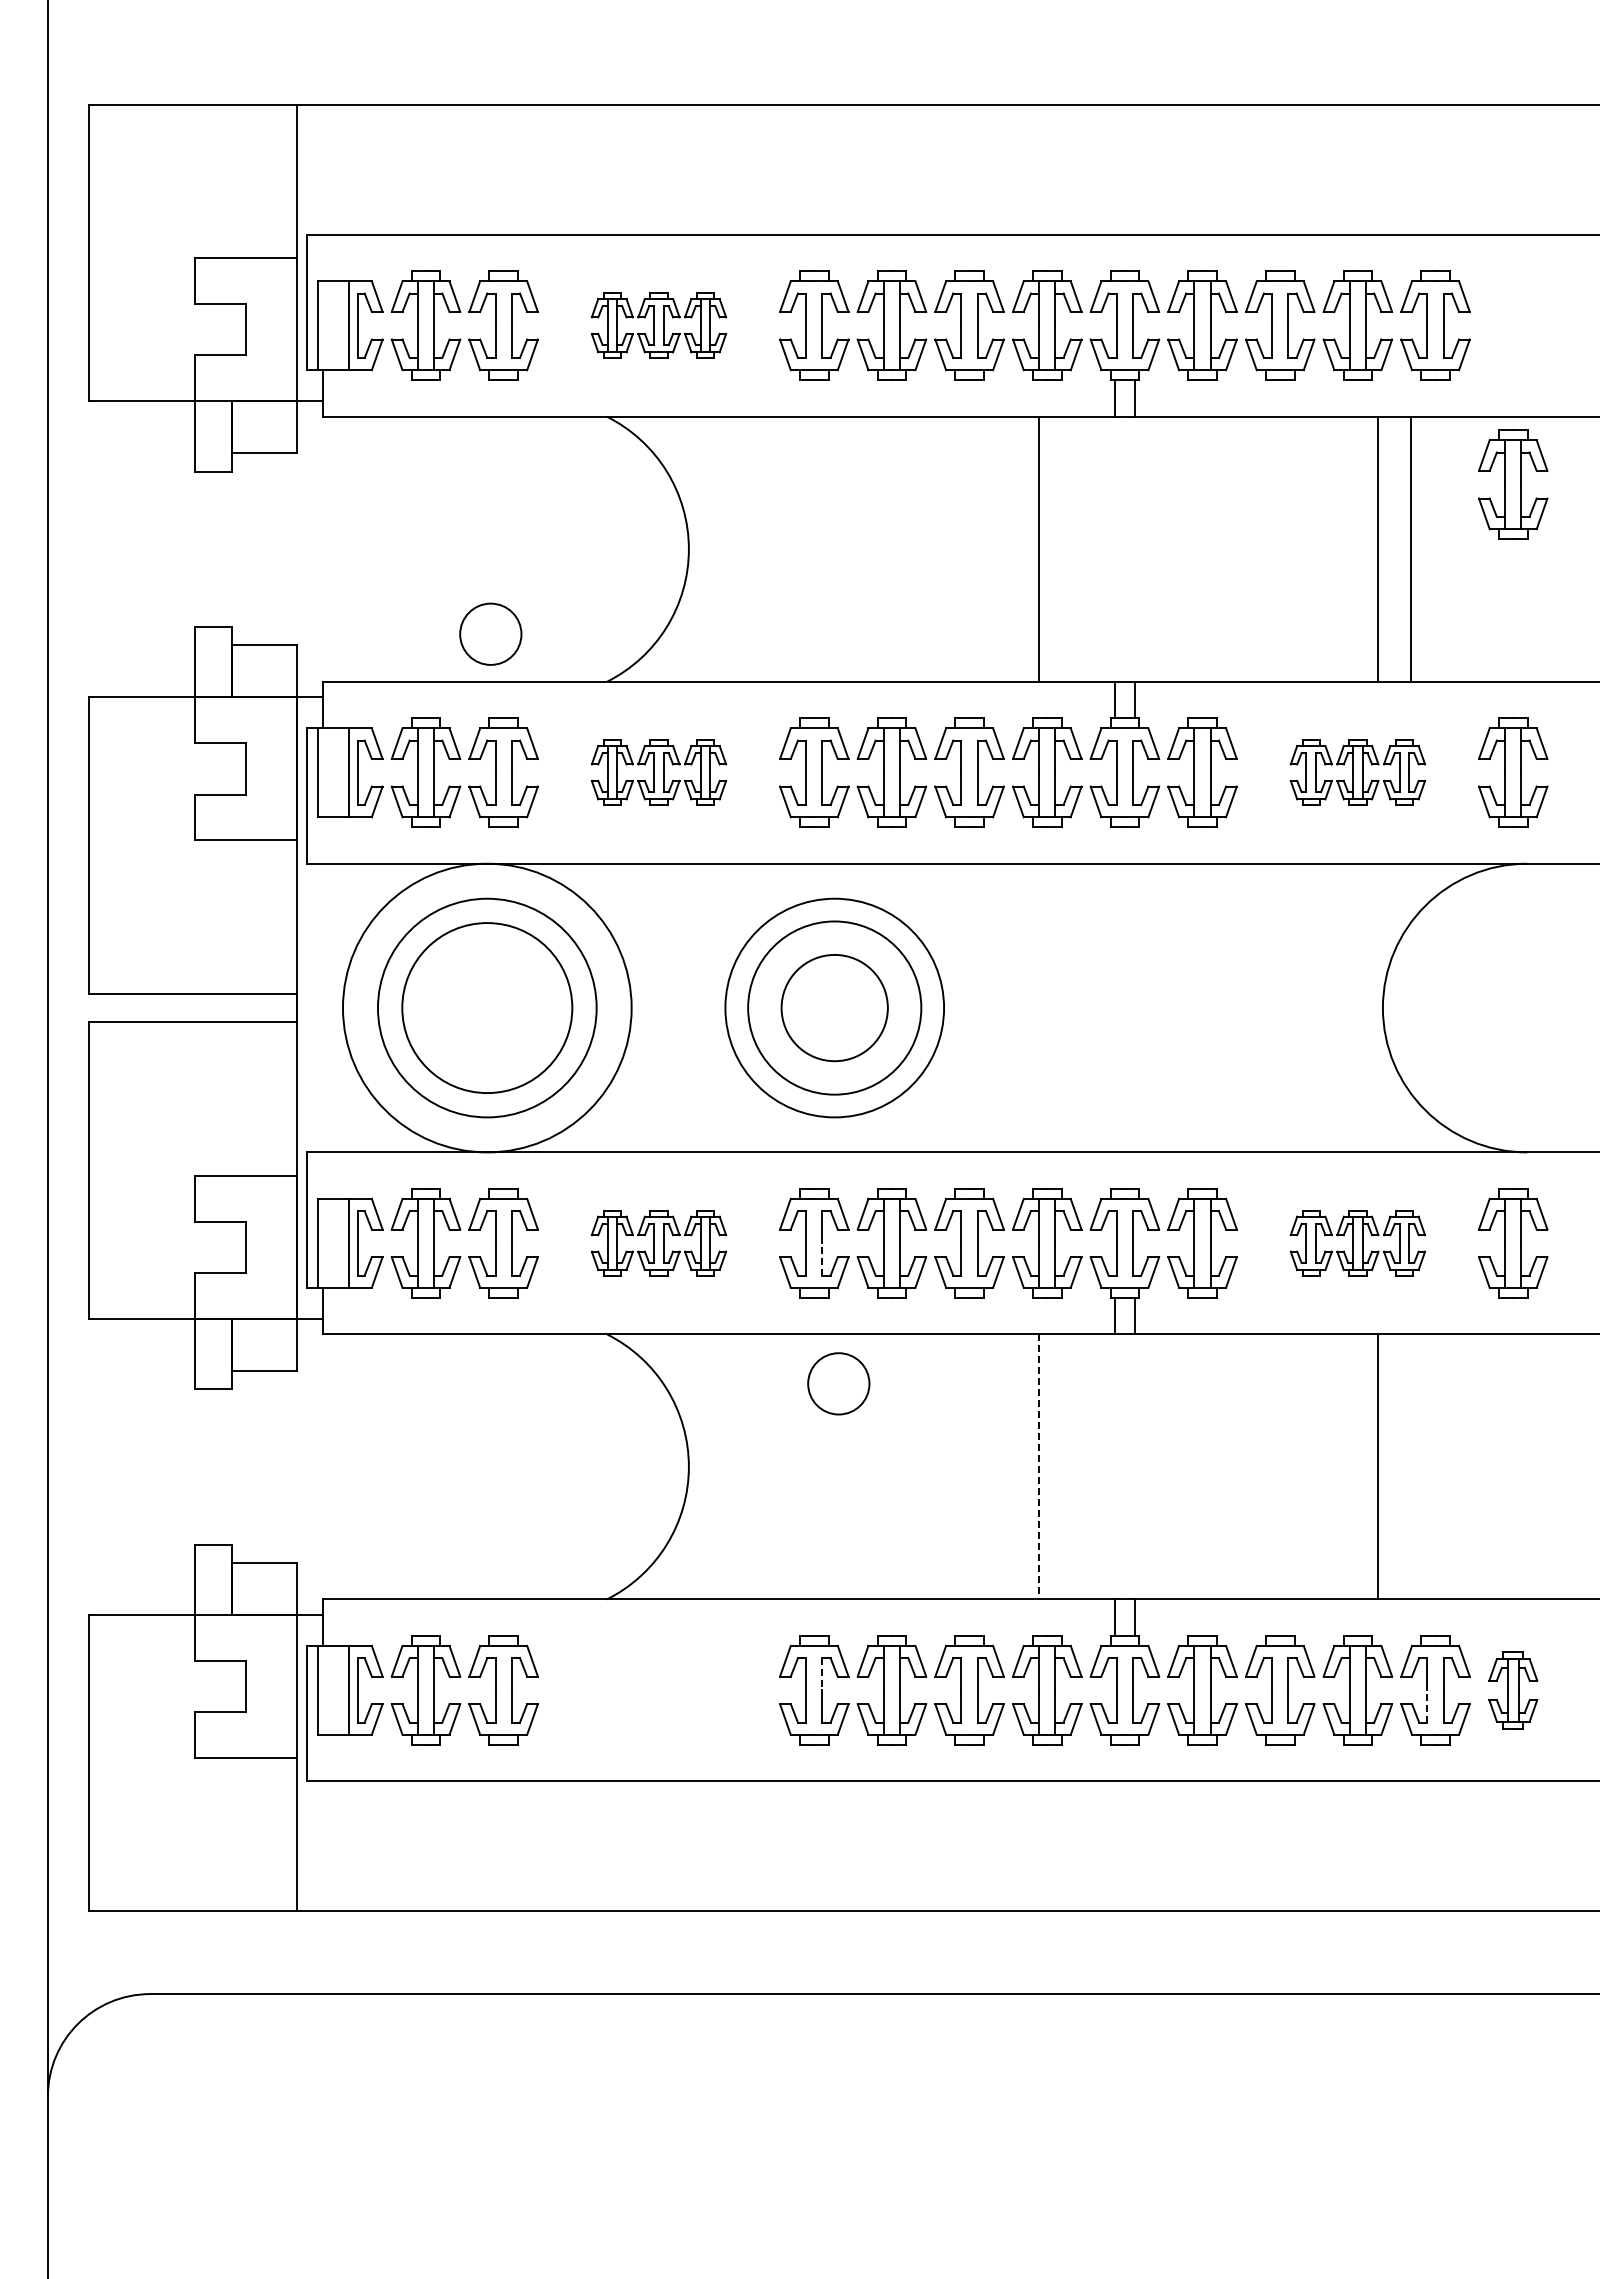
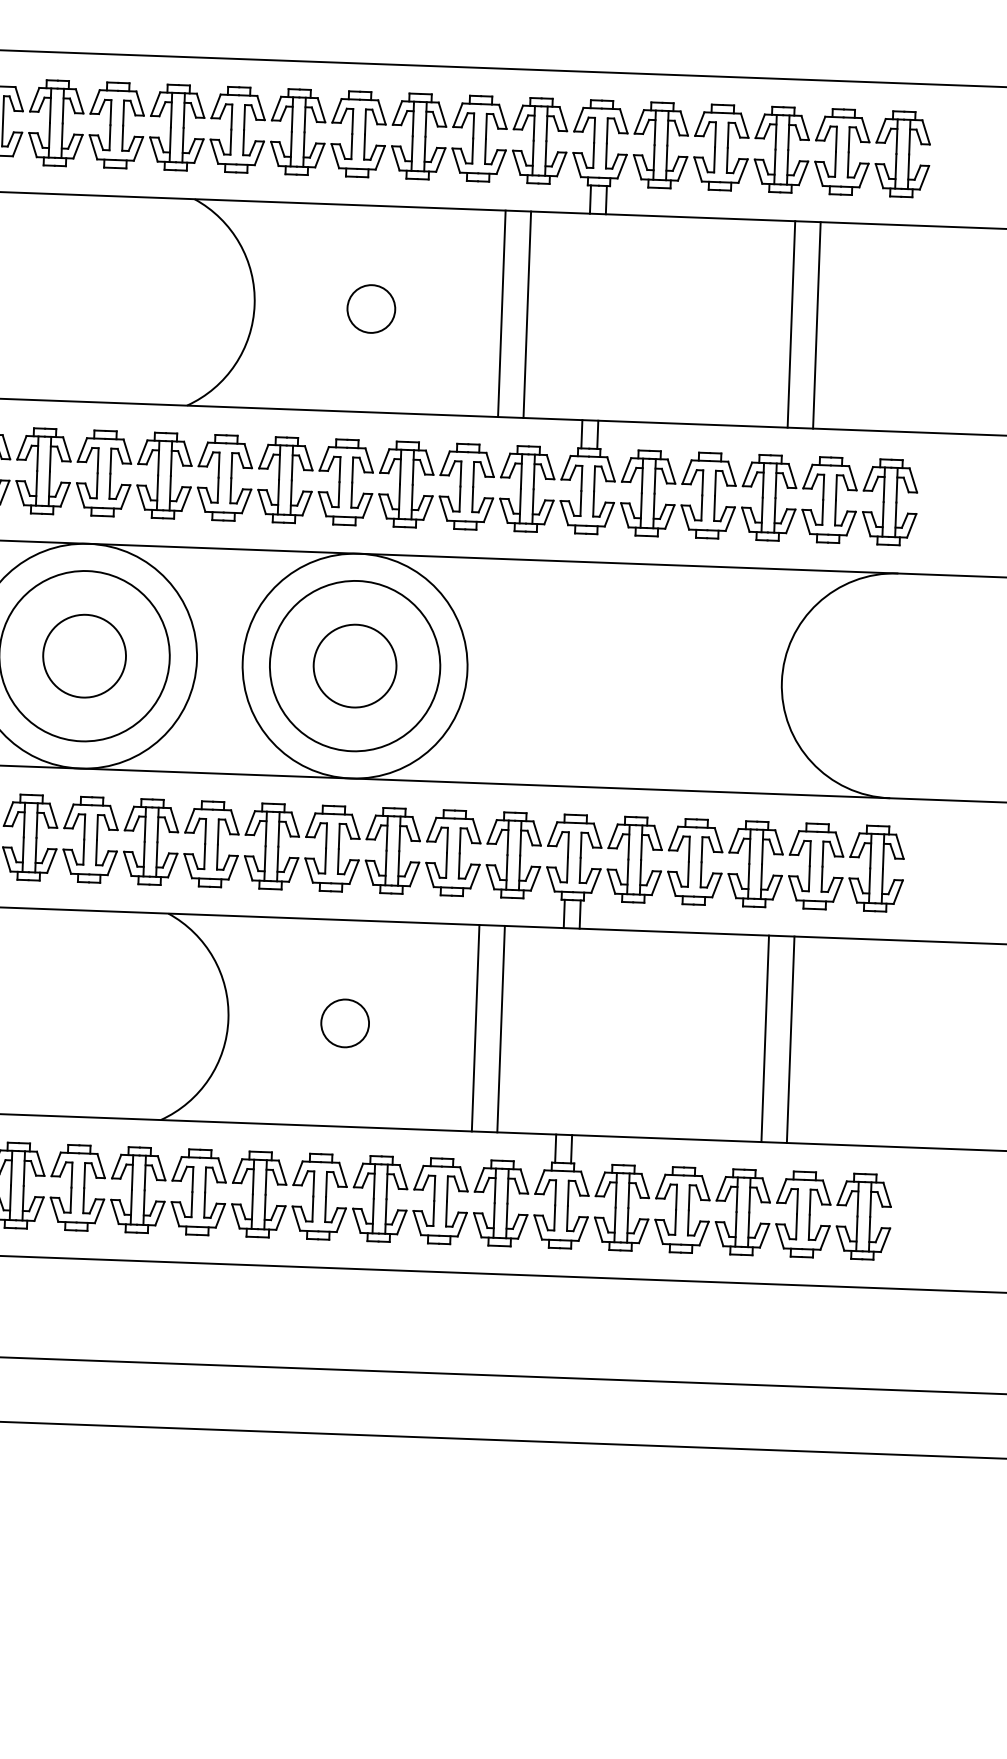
part: (658, 325) -> (237, 129), size x1.67
part: (1513, 484) -> (903, 154), moved
line: (1006, 548) -> (501, 313), added
circle: (490, 633) -> (371, 308), moved
part: (658, 772) -> (224, 477), size x1.67
part: (1357, 772) -> (768, 497), size x1.67
circle: (487, 1007) -> (84, 655), size x0.62
circle: (834, 1007) -> (354, 665), size x1.67
part: (658, 1243) -> (211, 844), size x1.67
part: (1357, 1243) -> (755, 864), size x1.67
line: (822, 1258) -> (338, 860), dashed -> solid
circle: (838, 1383) -> (344, 1023), moved
line: (1006, 1466) -> (475, 1027), added
line: (1039, 1466) -> (501, 1028), dashed -> solid
line: (1411, 1466) -> (791, 1039), added
line: (822, 1674) -> (326, 1184), dashed -> solid
part: (658, 1690) -> (198, 1192), added
part: (1513, 1690) -> (864, 1216), size x1.43
line: (1427, 1705) -> (796, 1226), dashed -> solid

